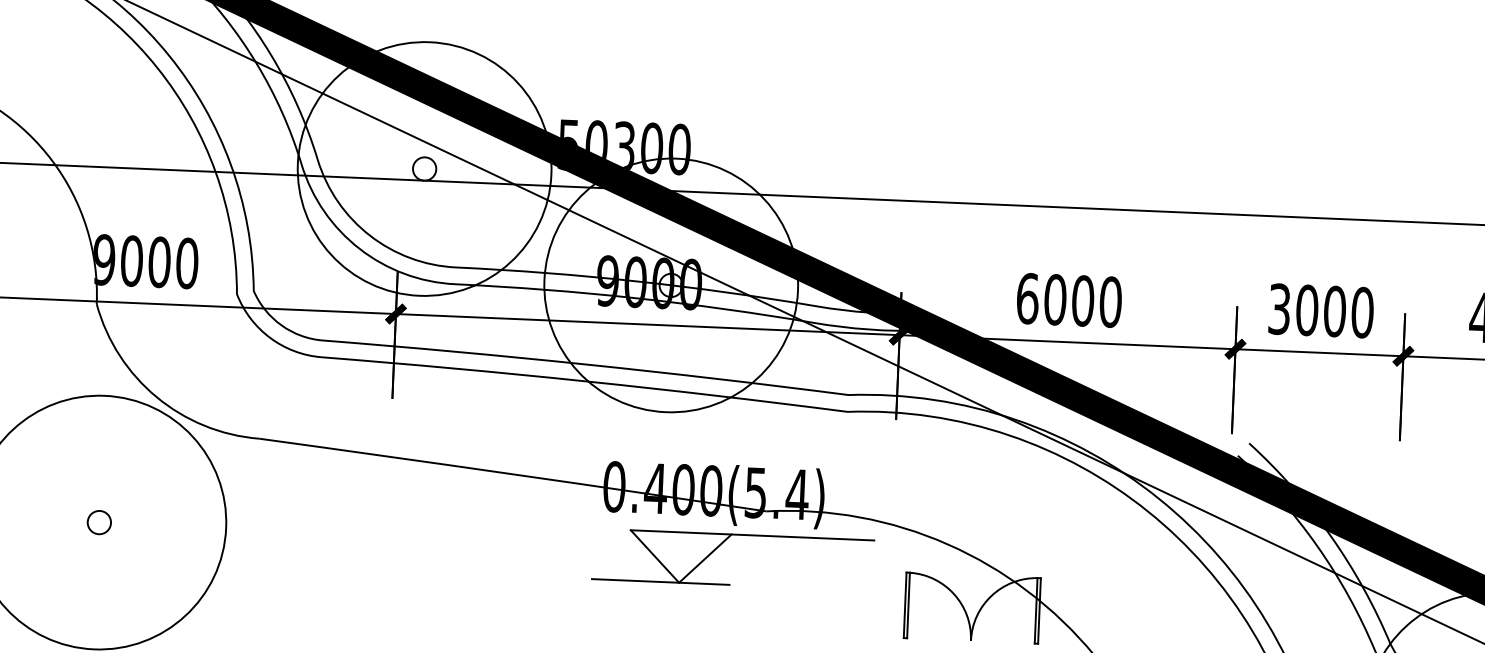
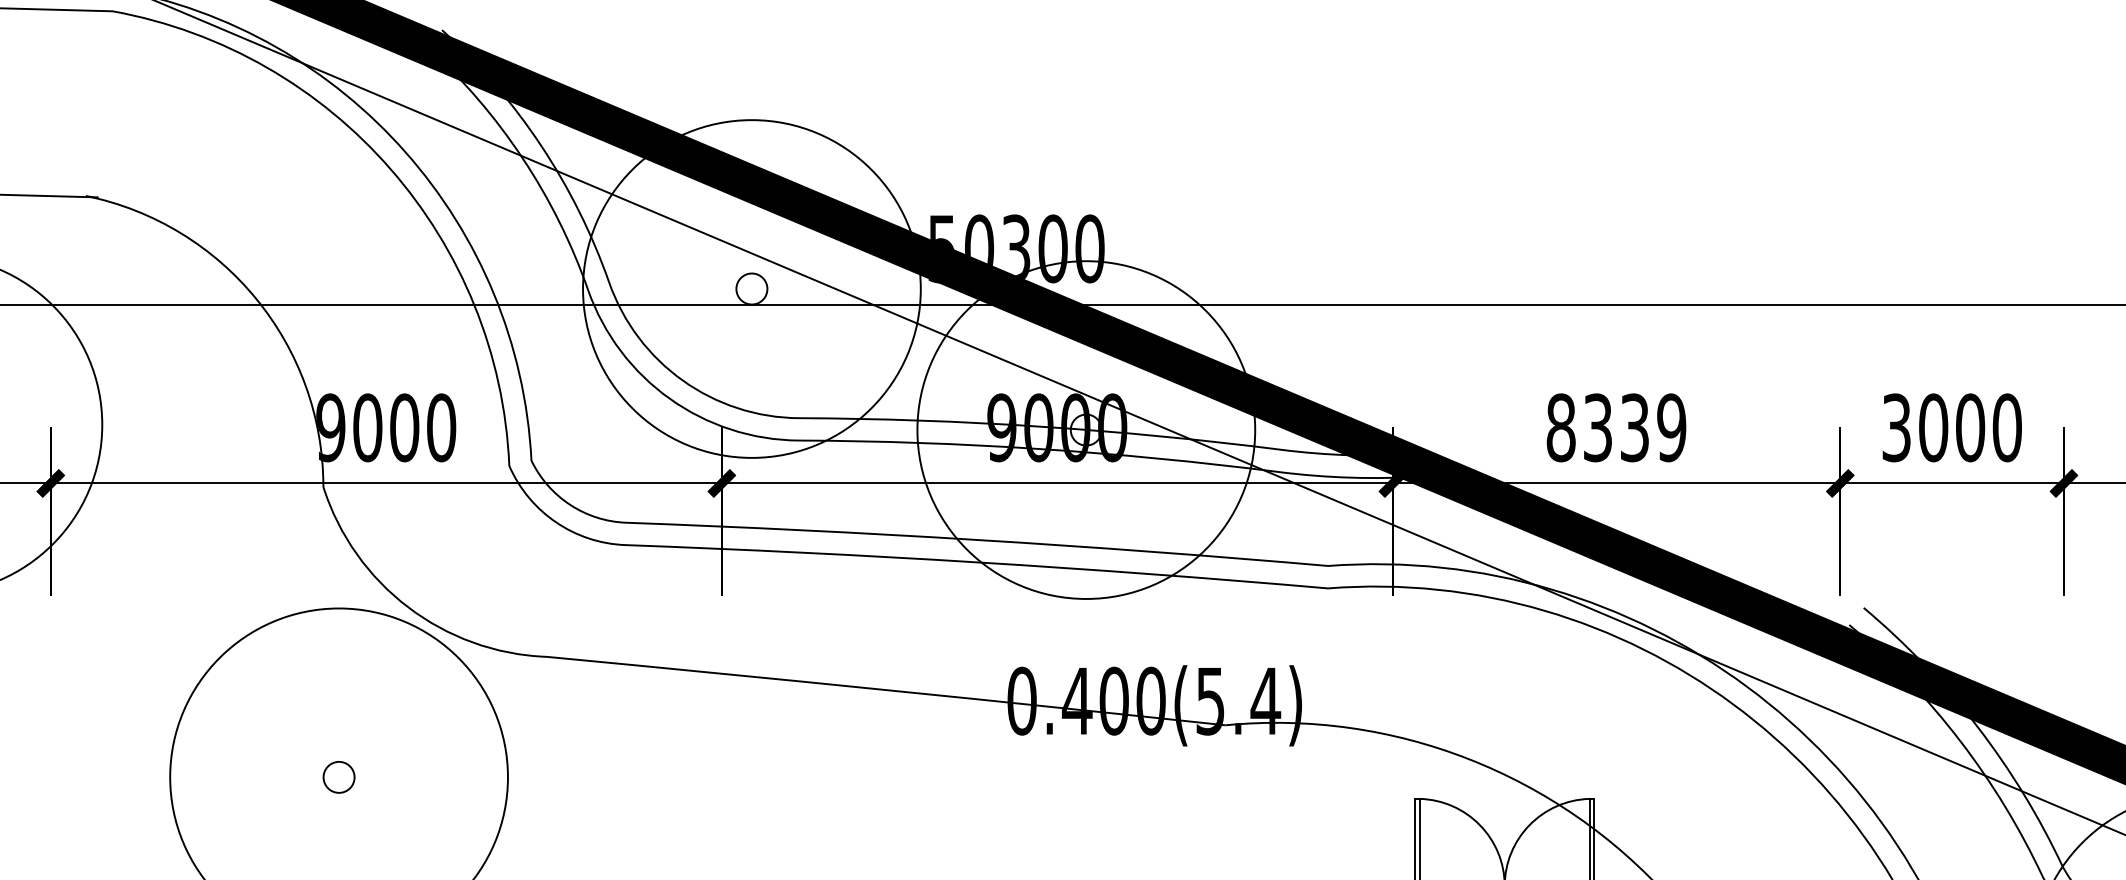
text: (1069, 300) -> (1616, 427), 6000 -> 8339
part: (720, 545) -> (1166, 773), removed

